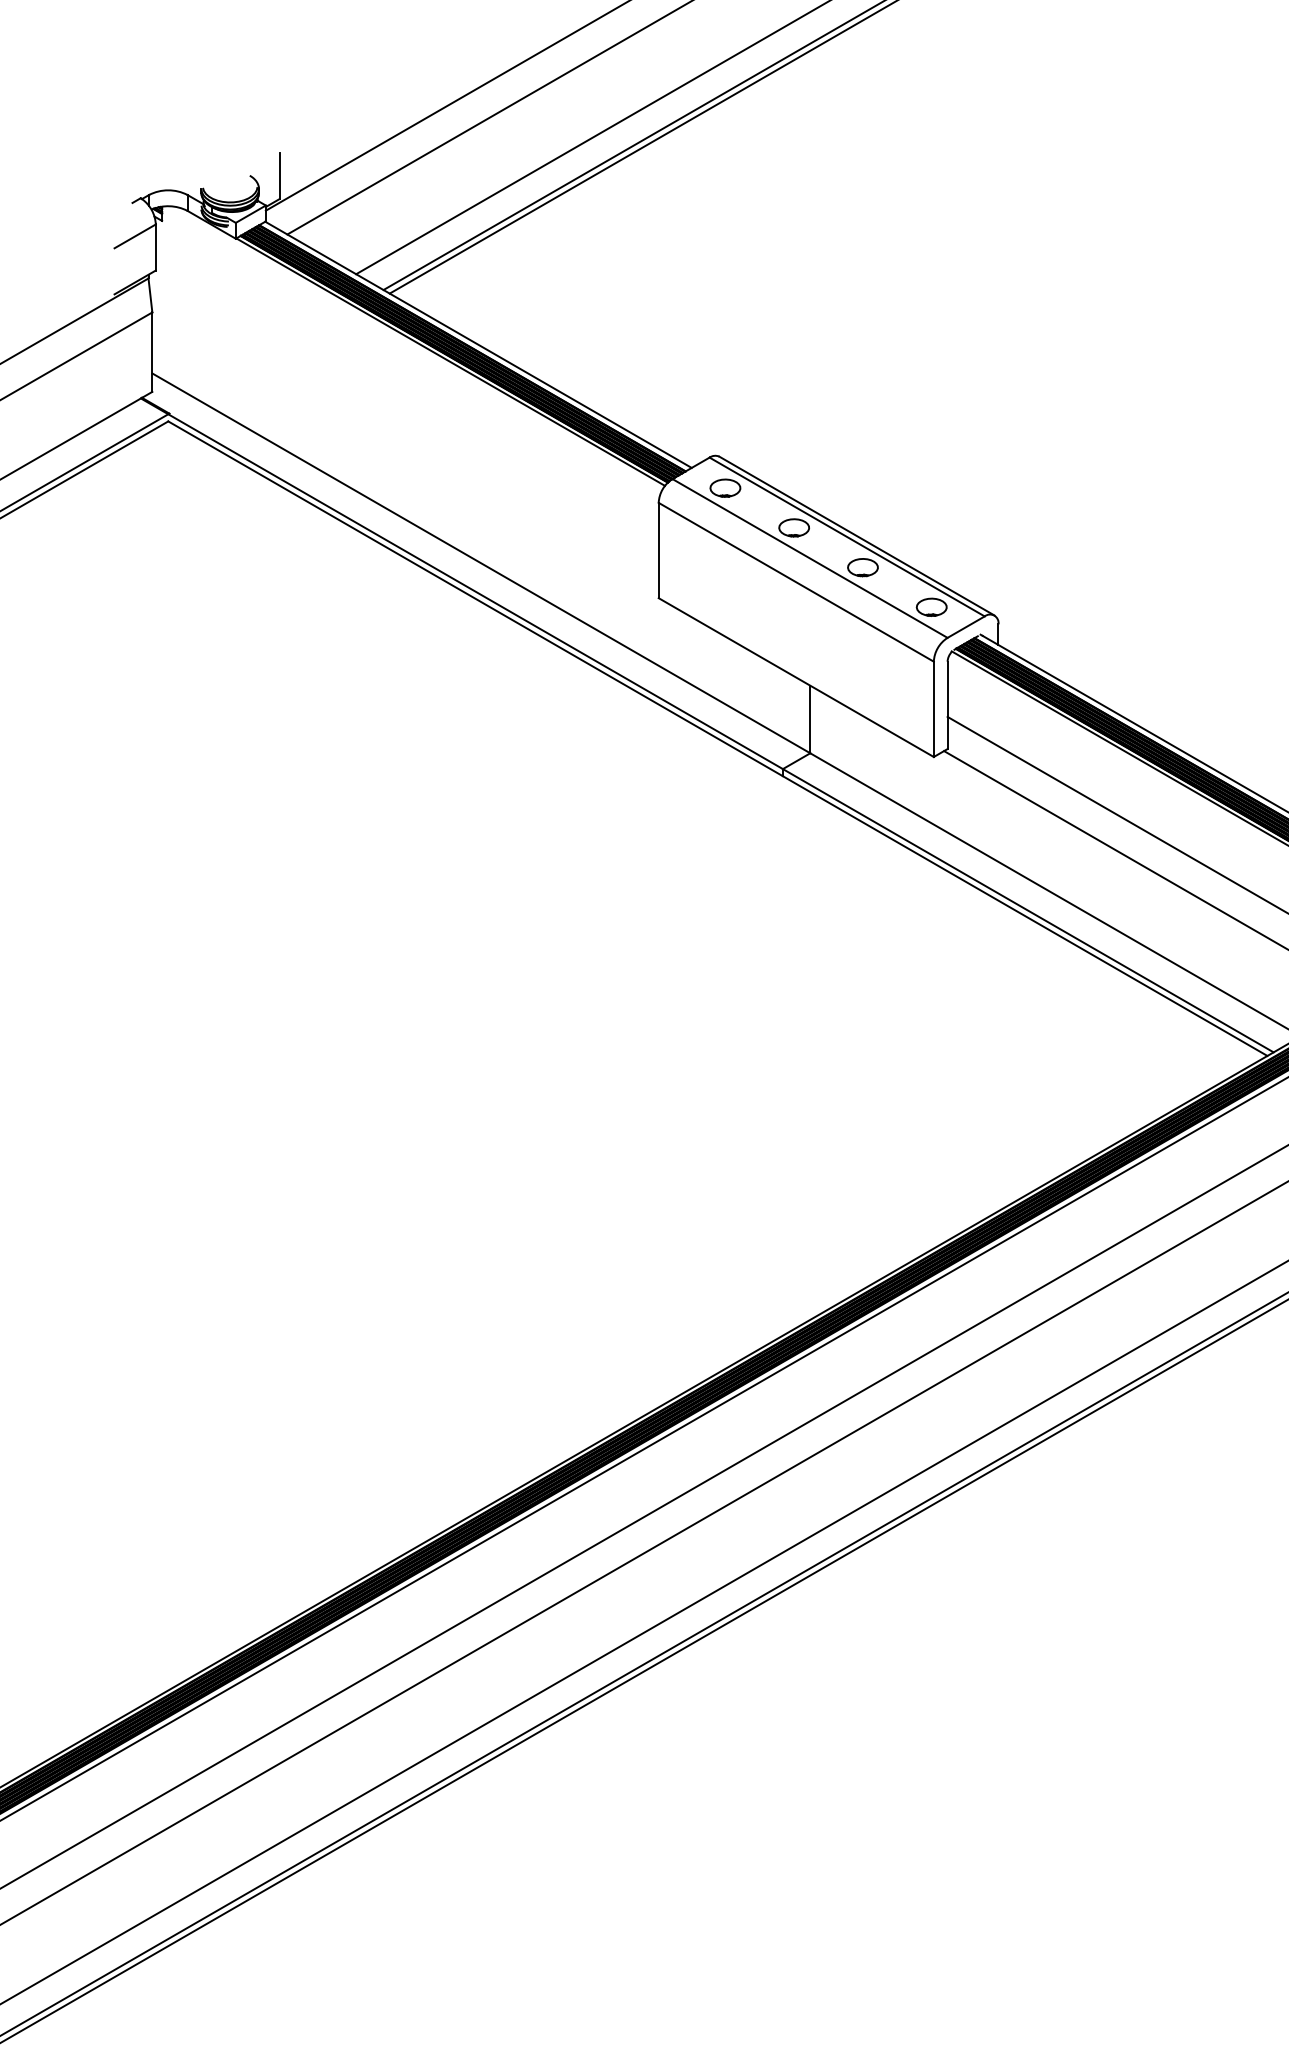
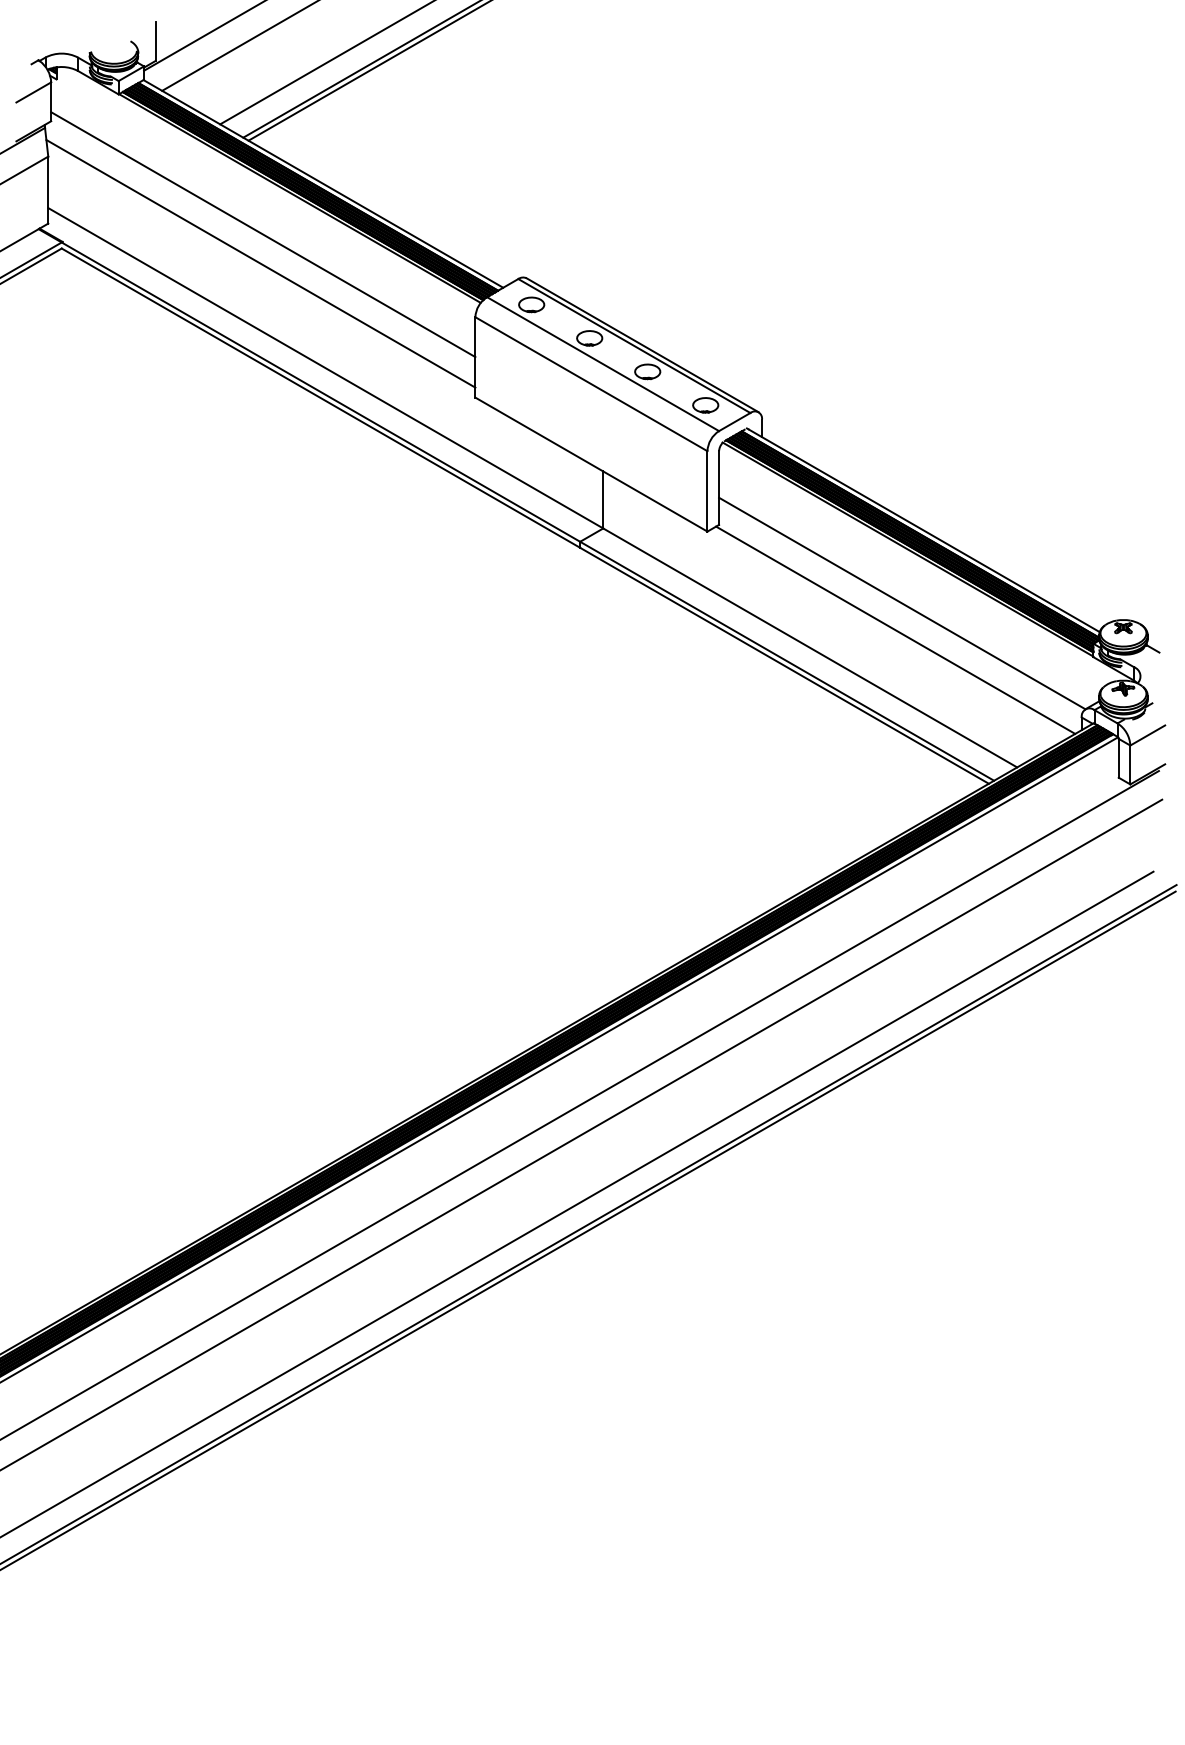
line: (407, 404) -> (263, 234), added
line: (403, 439) -> (260, 263), added

